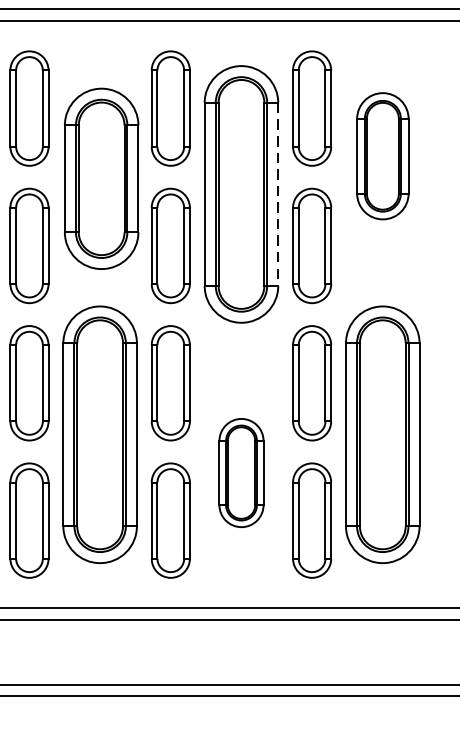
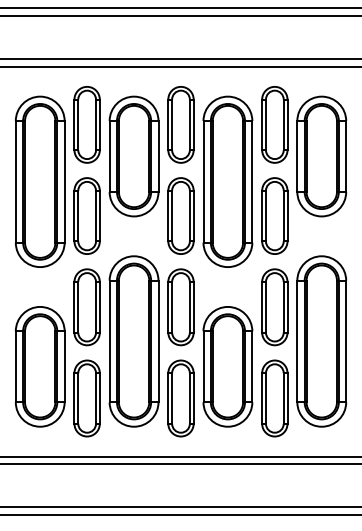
part: (382, 156) -> (321, 156), size x1.43
part: (100, 178) -> (133, 156), moved
line: (278, 193) -> (252, 181), dashed -> solid
part: (240, 472) -> (227, 366), size x1.67

